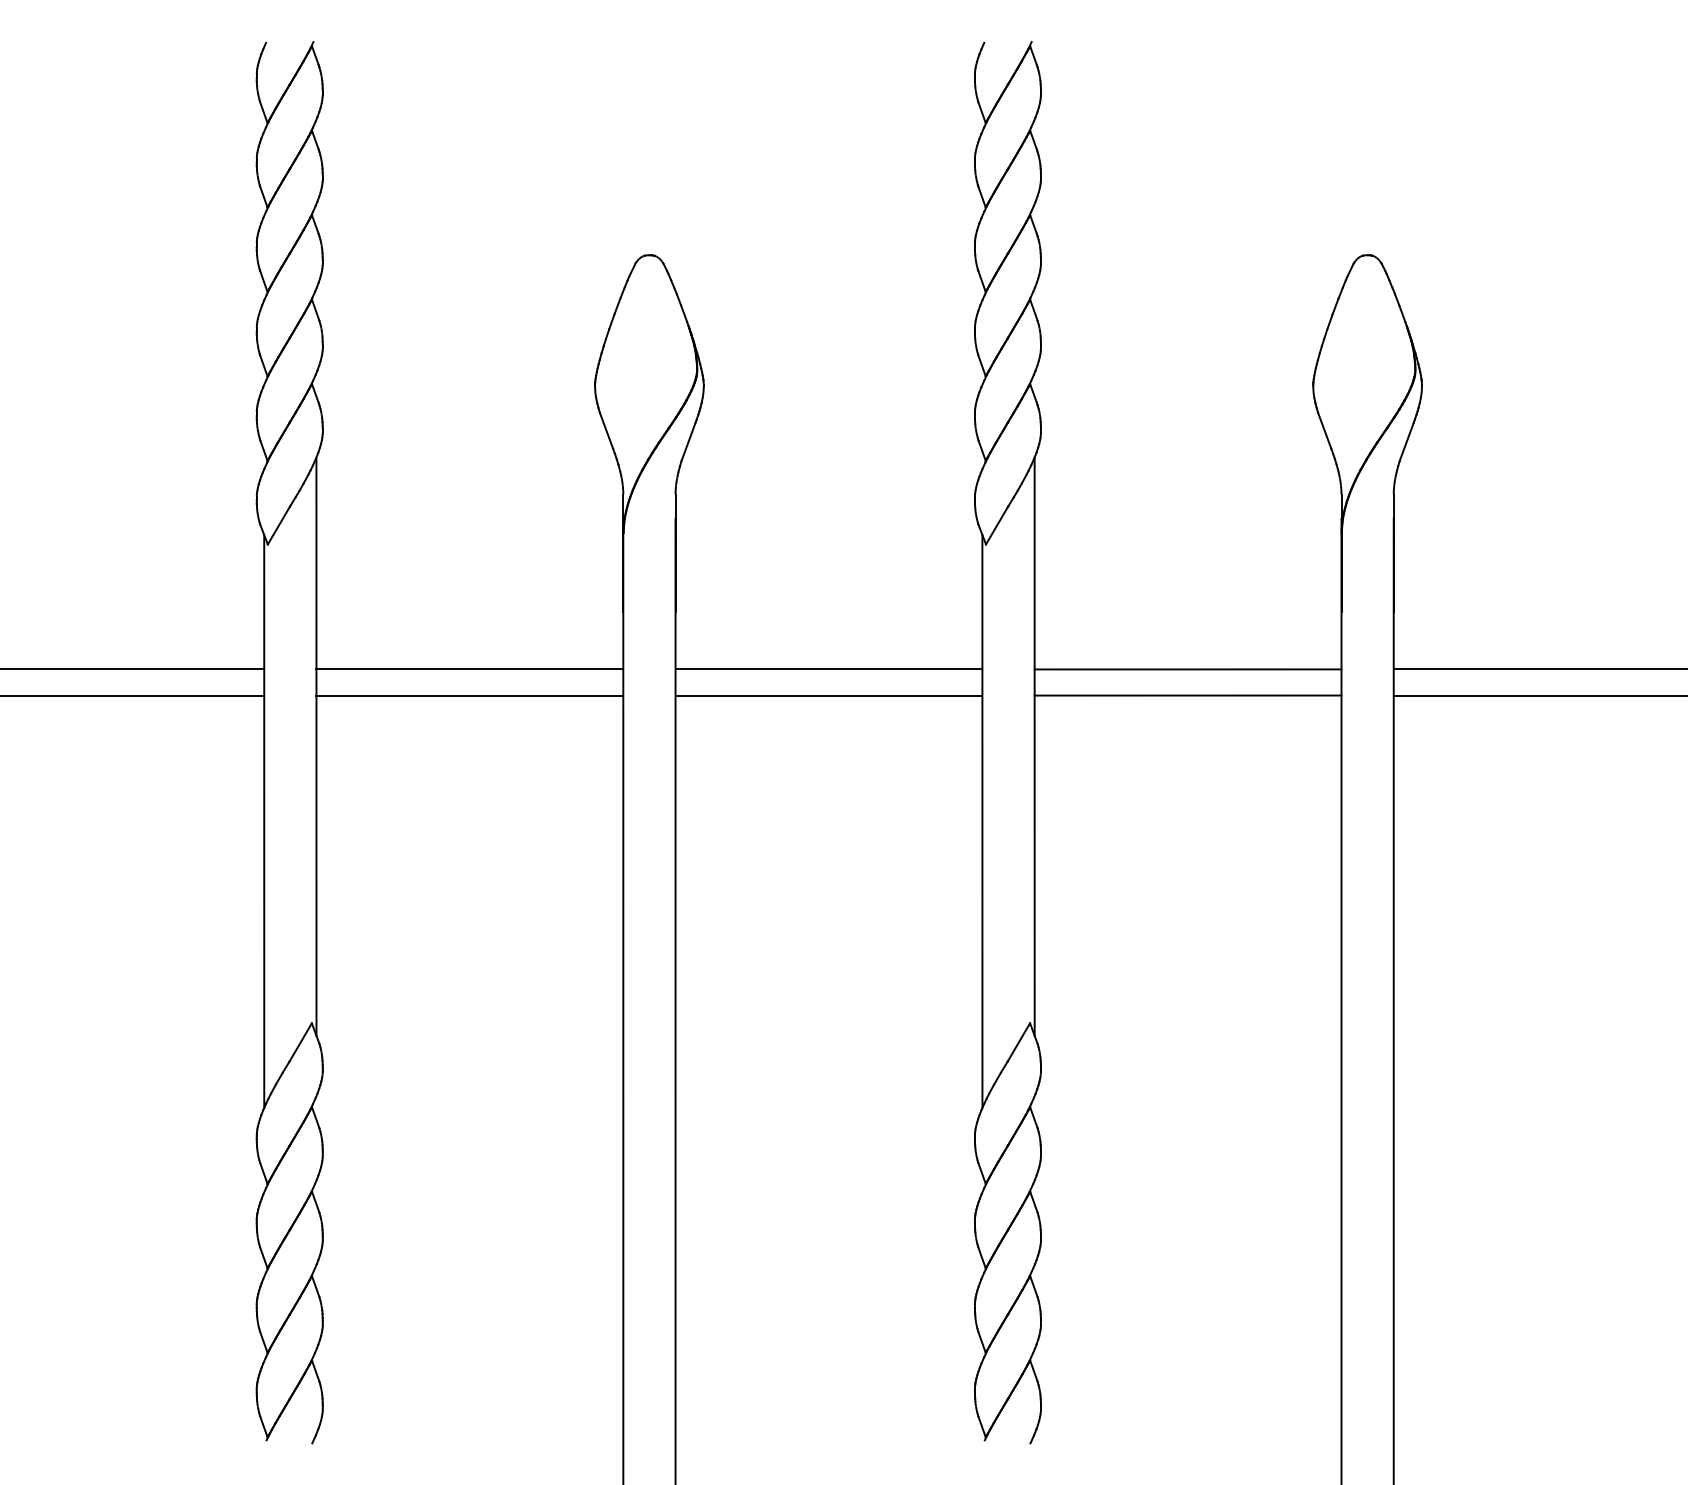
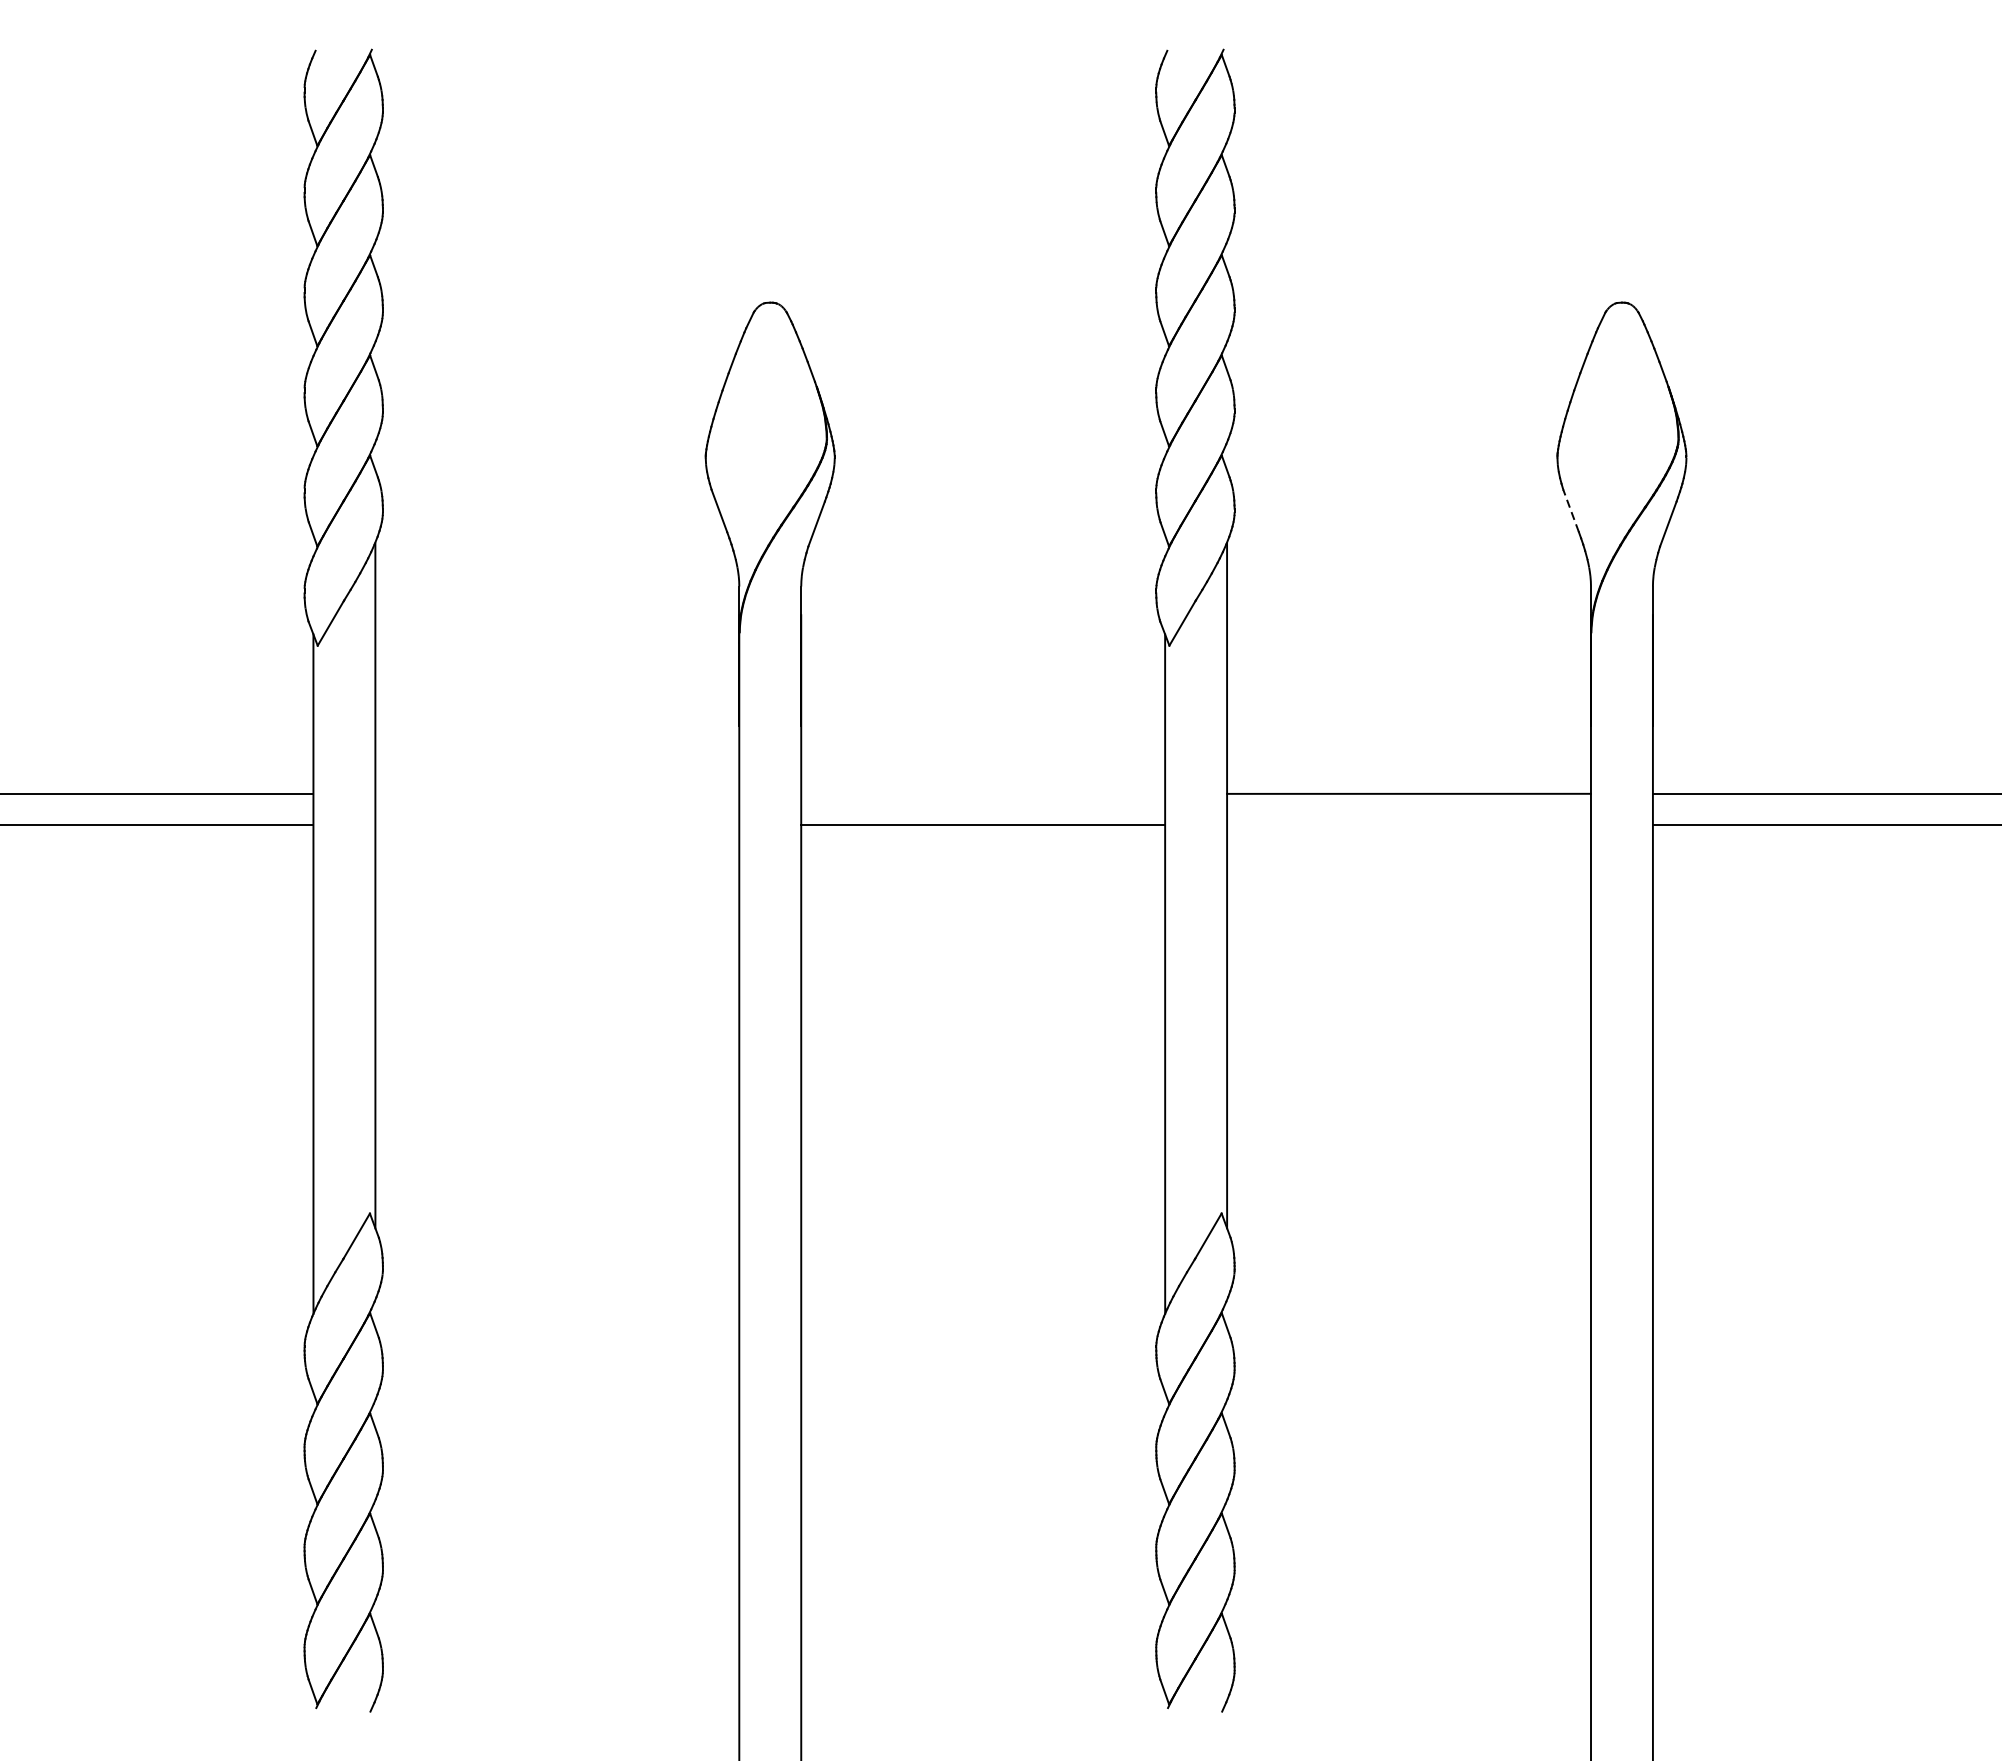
line: (1324, 430) -> (1570, 510), solid -> dashed
line: (469, 669) -> (556, 793), removed
line: (828, 669) -> (982, 793), removed
line: (469, 695) -> (556, 824), removed
line: (1187, 695) -> (1408, 824), removed

